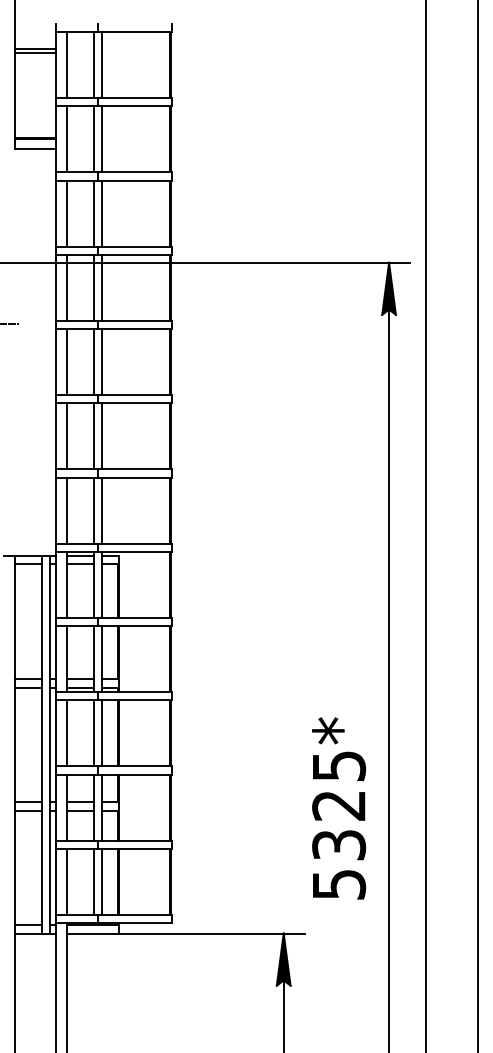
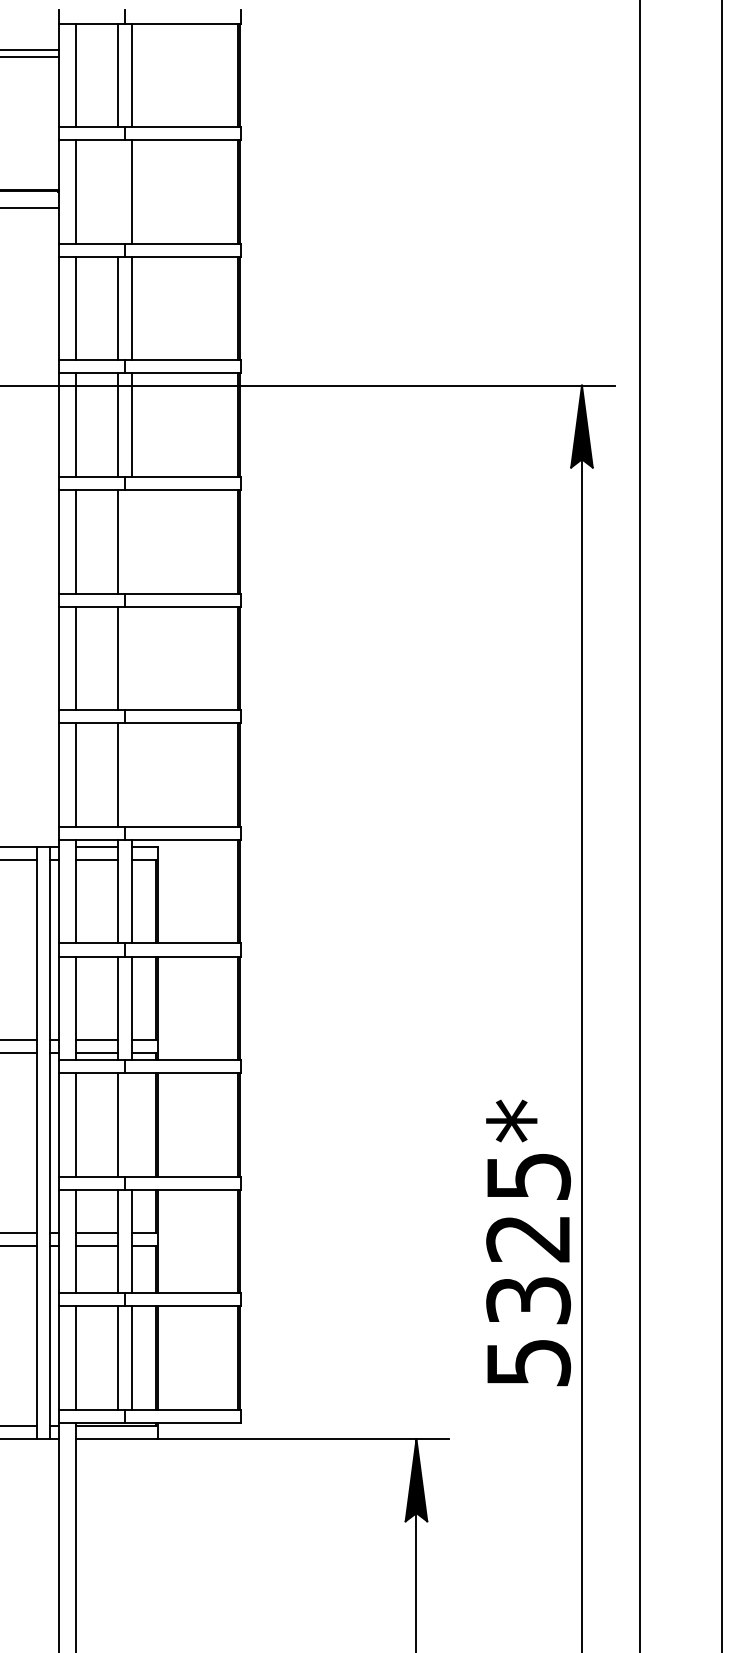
line: (93, 139) -> (117, 192), removed
line: (102, 362) -> (131, 542), removed
line: (102, 436) -> (131, 658), removed
line: (102, 510) -> (131, 774), removed
line: (102, 733) -> (131, 1125), removed
text: (339, 808) -> (529, 1243), moved

